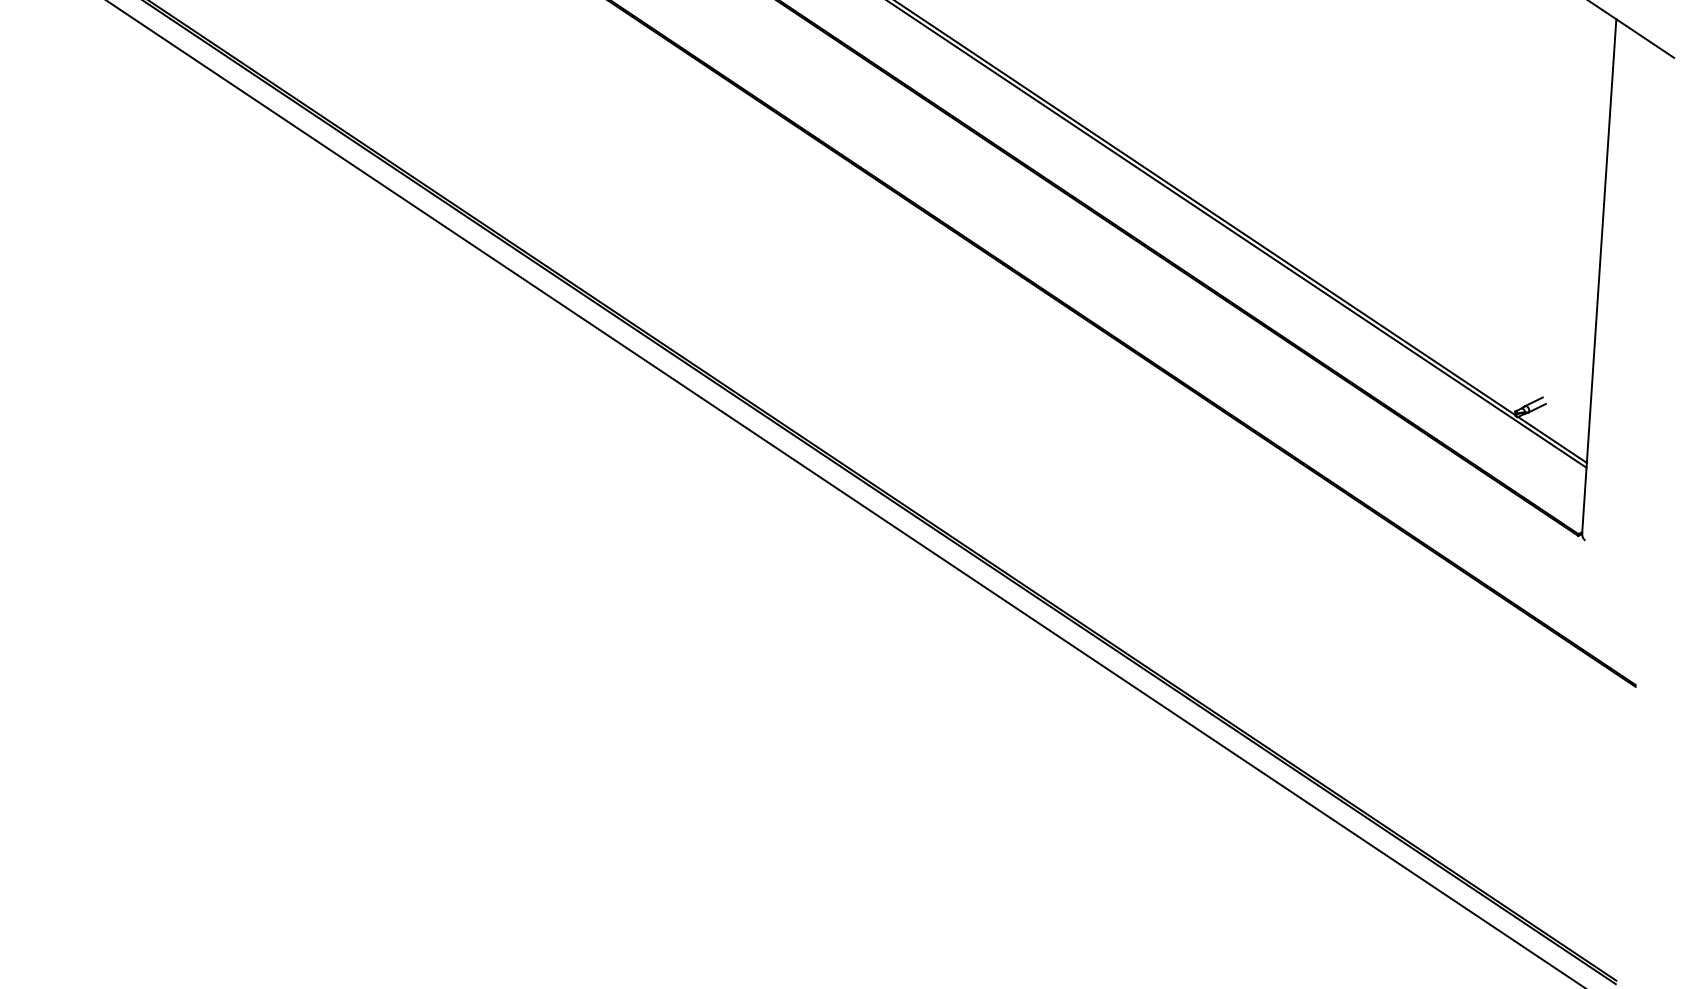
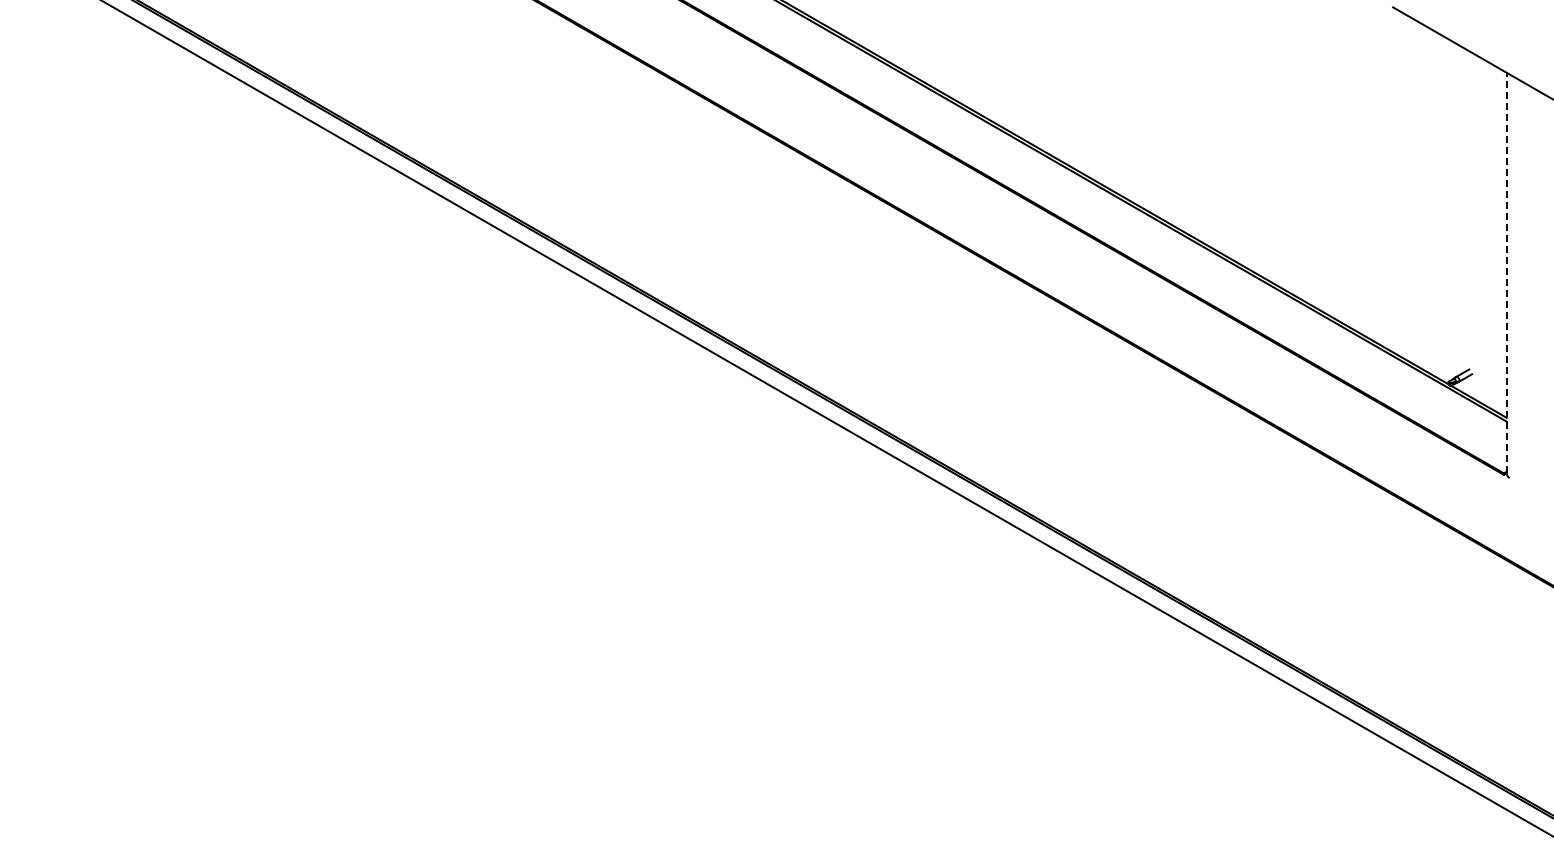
line: (1598, 276) -> (1506, 272), solid -> dashed

